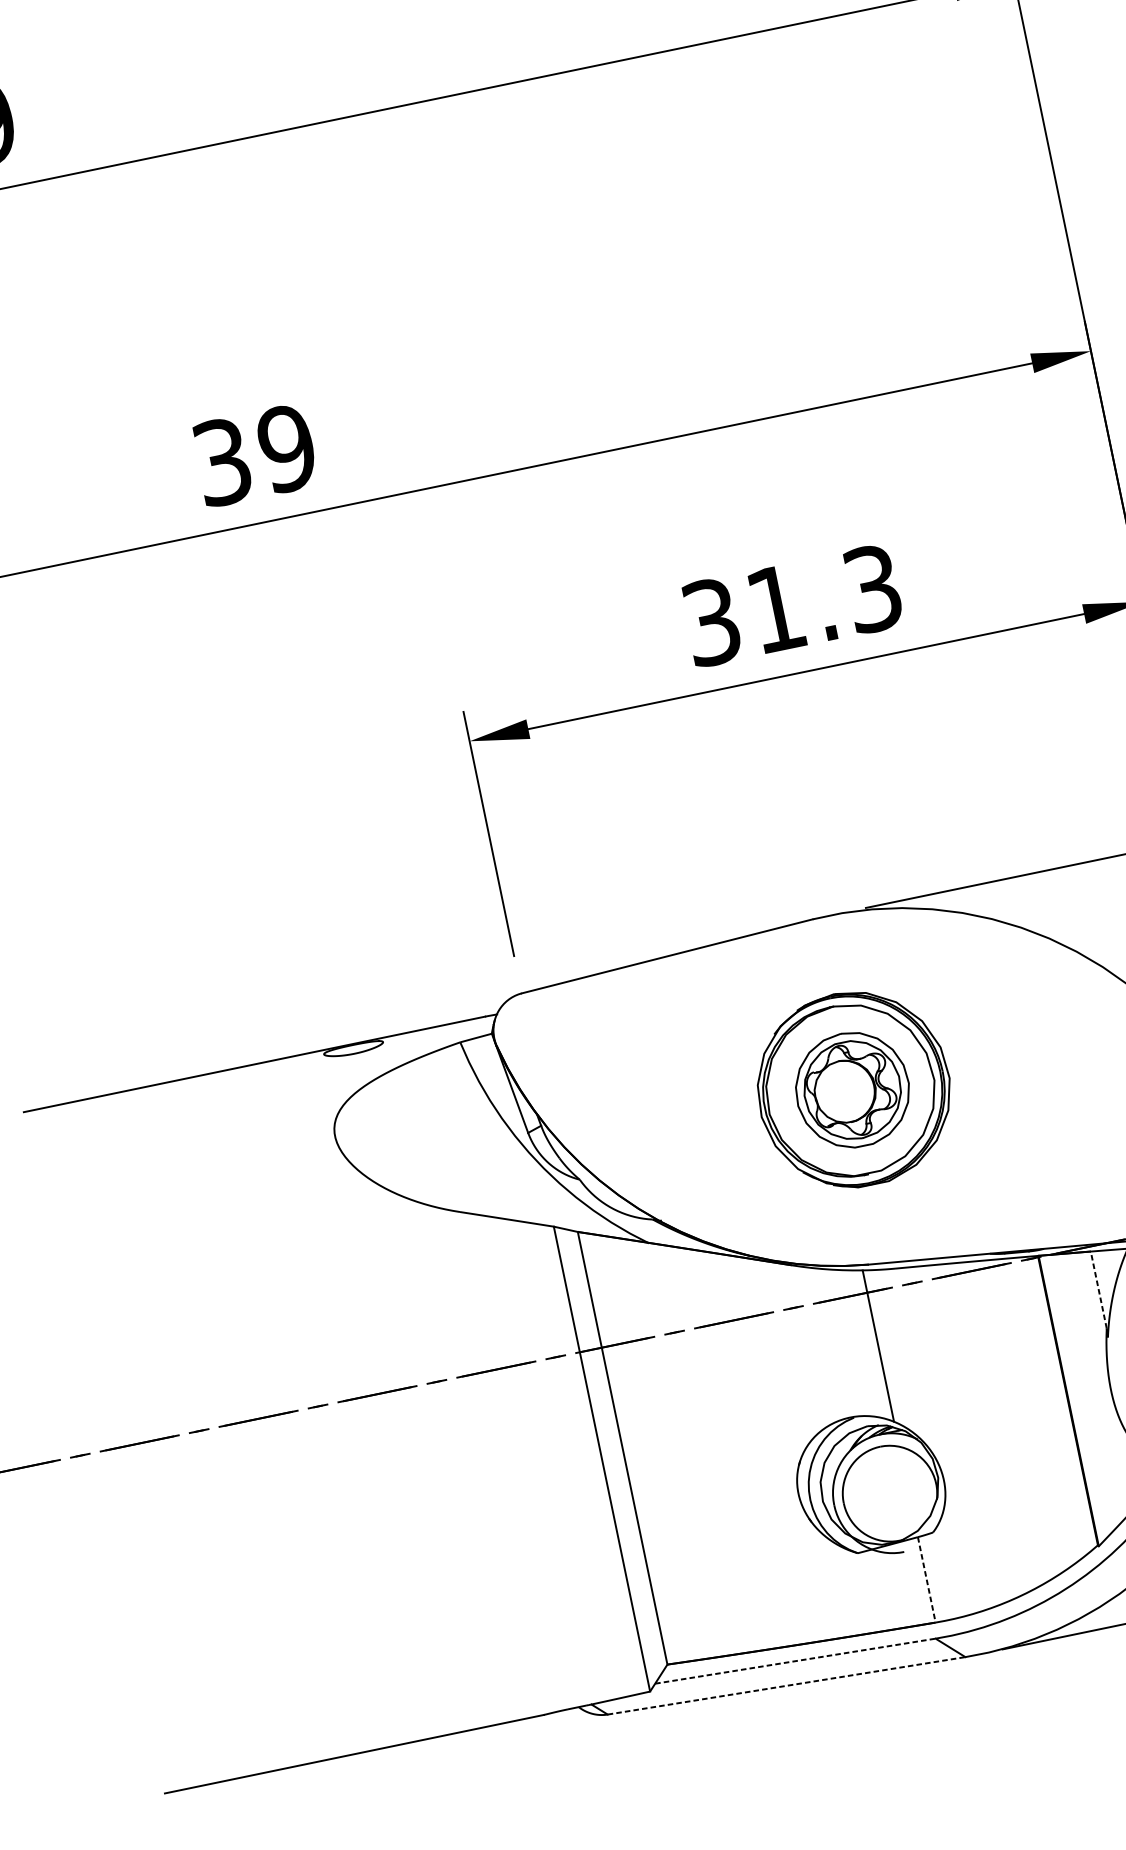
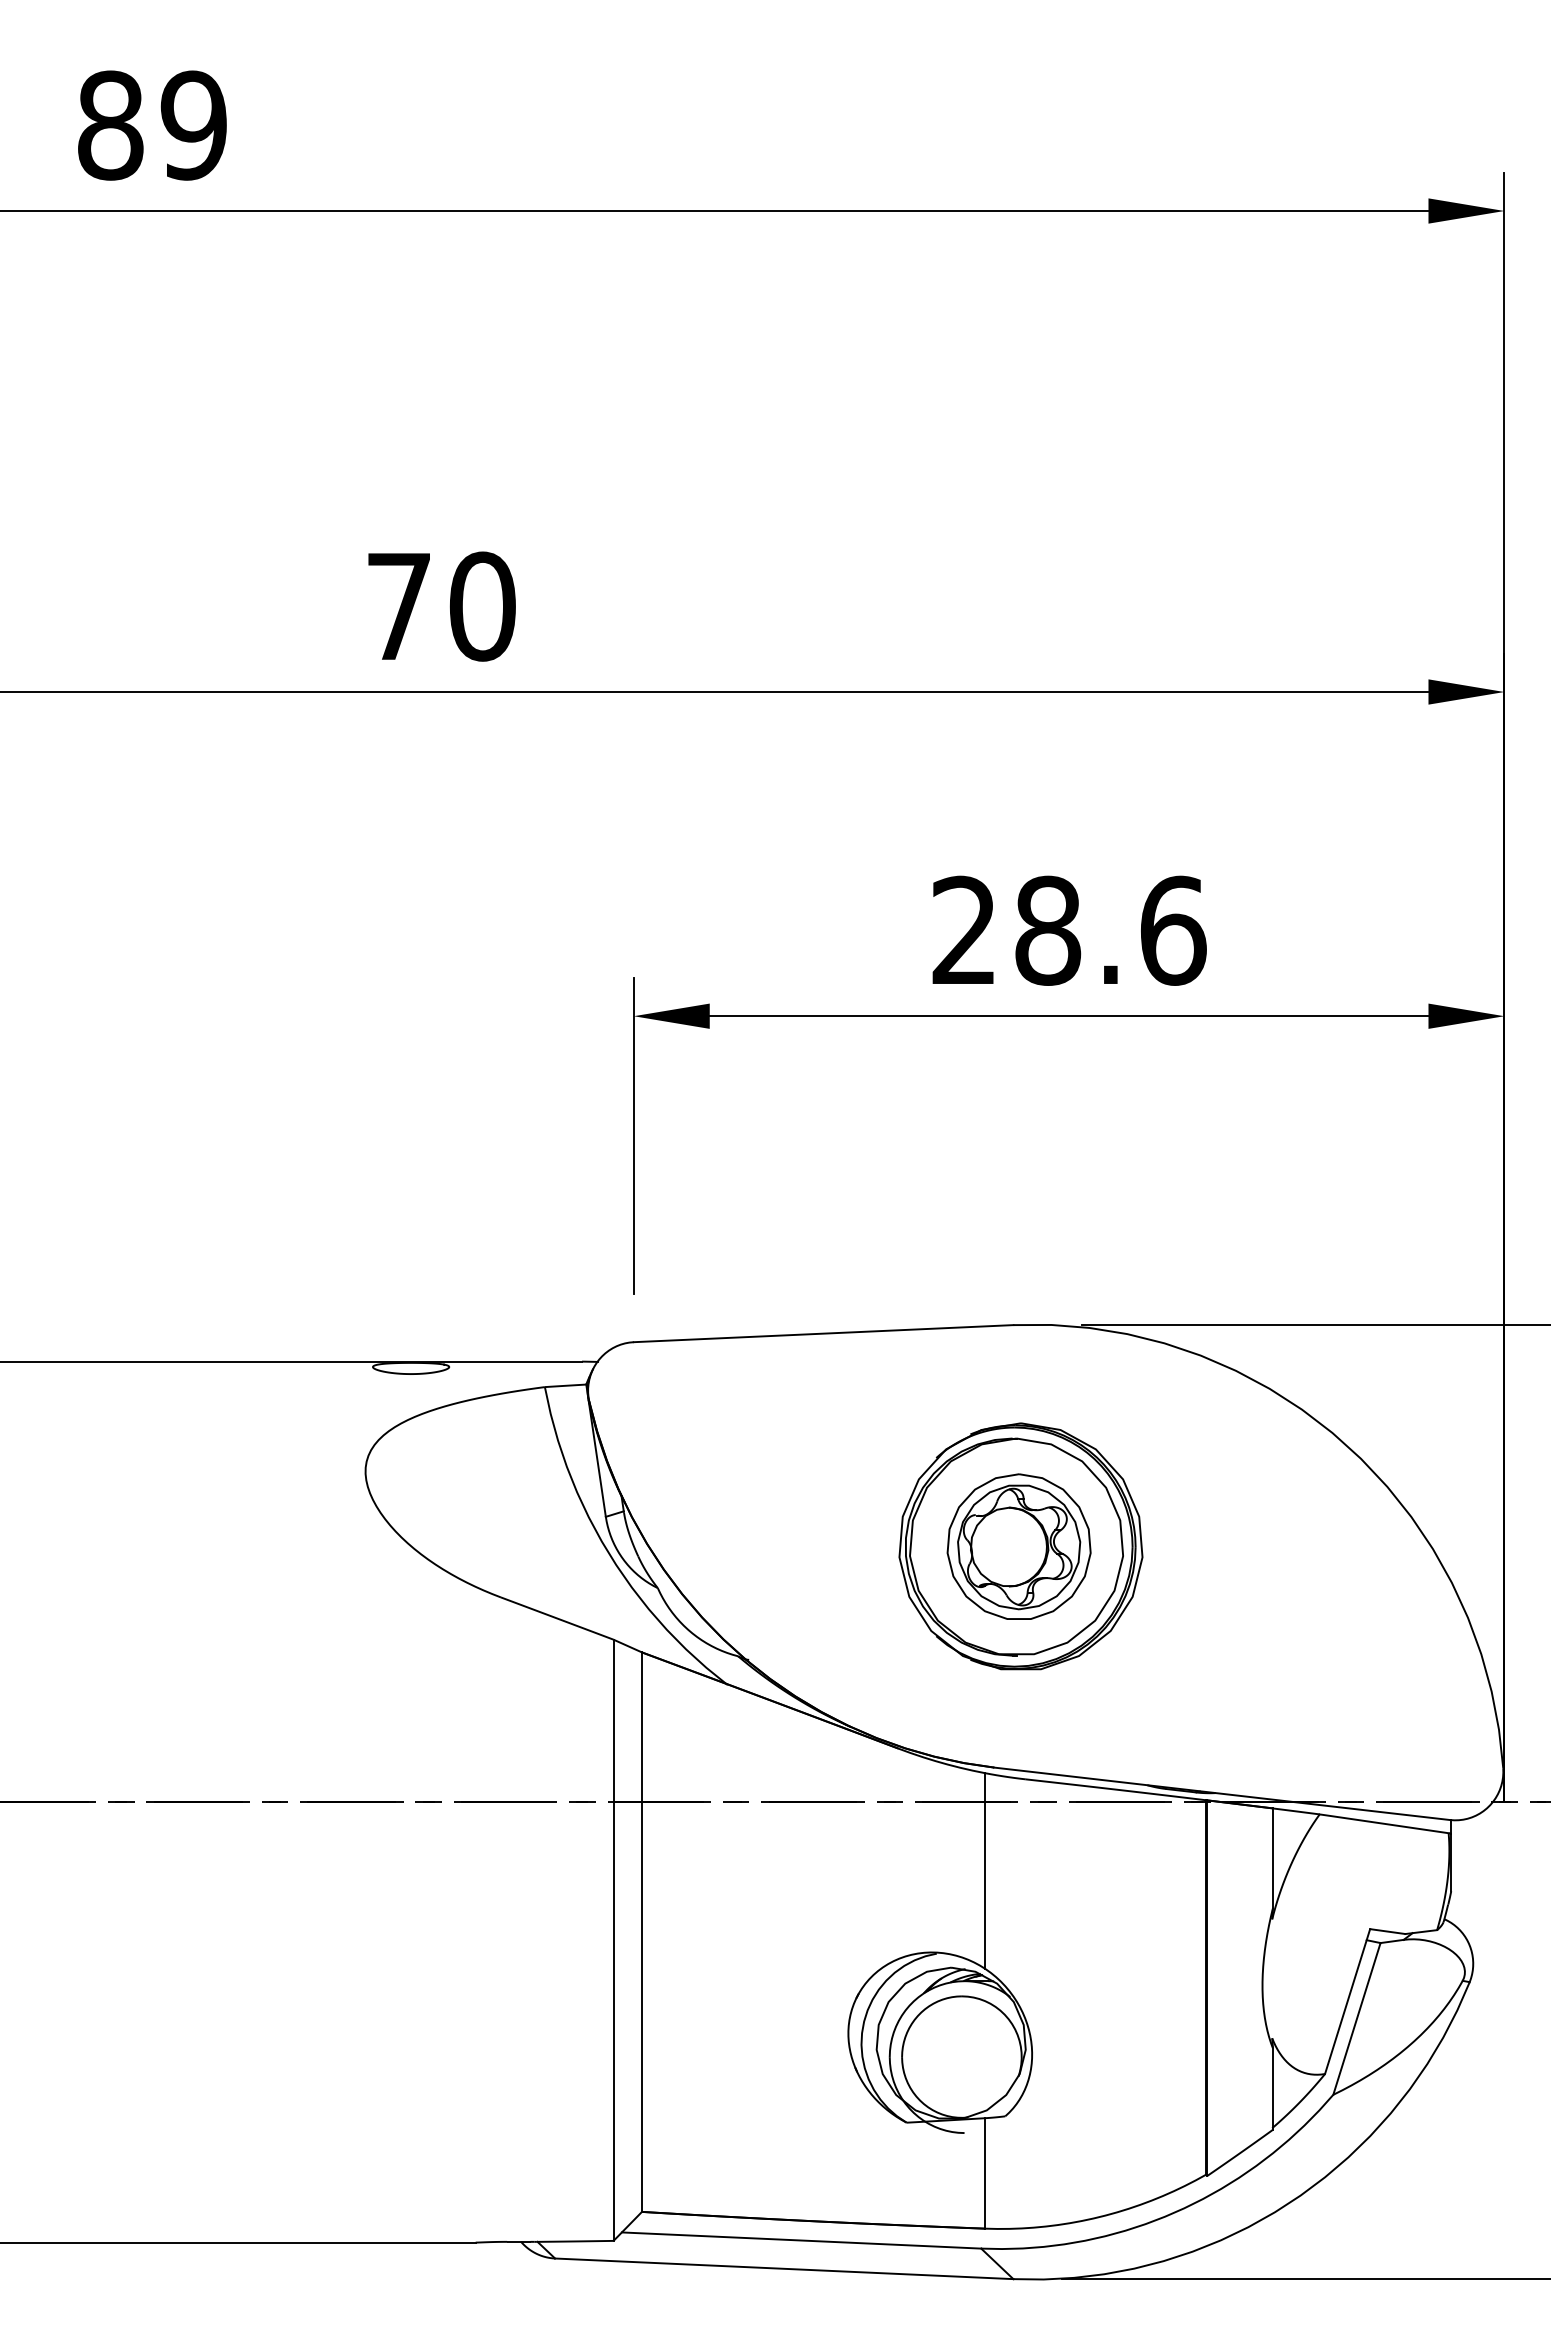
text: (255, 455) -> (441, 606), 39 -> 70
text: (792, 605) -> (1069, 930), 31.3 -> 28.6
line: (1099, 1290) -> (1273, 1858), dashed -> solid
line: (926, 1579) -> (985, 2173), dashed -> solid
line: (795, 1661) -> (801, 2240), dashed -> solid
line: (786, 1685) -> (784, 2268), dashed -> solid

